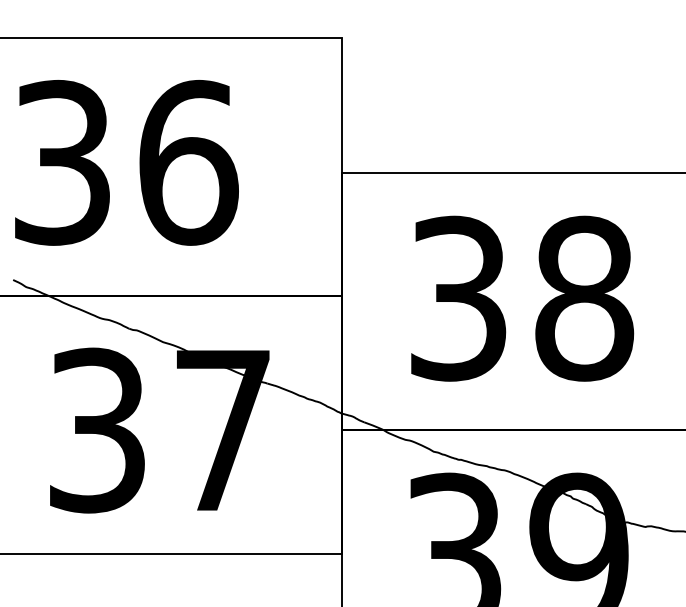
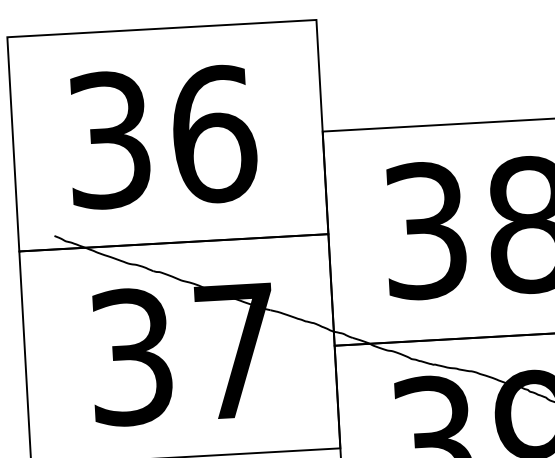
text: (126, 162) -> (162, 136), moved

